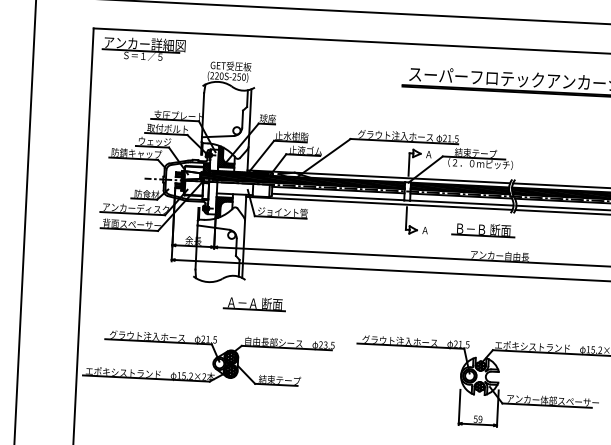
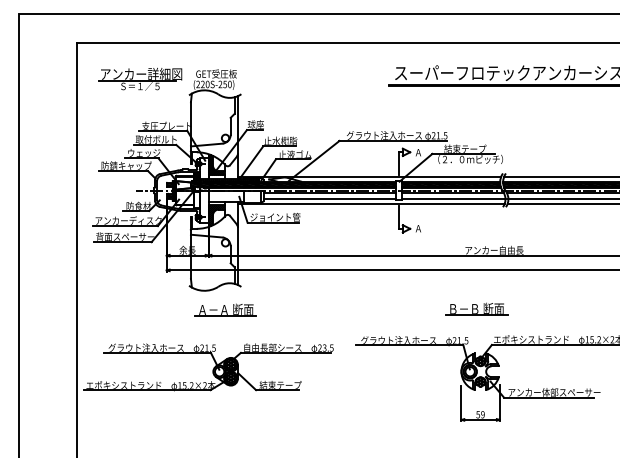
part: (143, 48) -> (140, 78), moved
part: (483, 229) -> (476, 308), moved
part: (254, 303) -> (225, 309), moved

